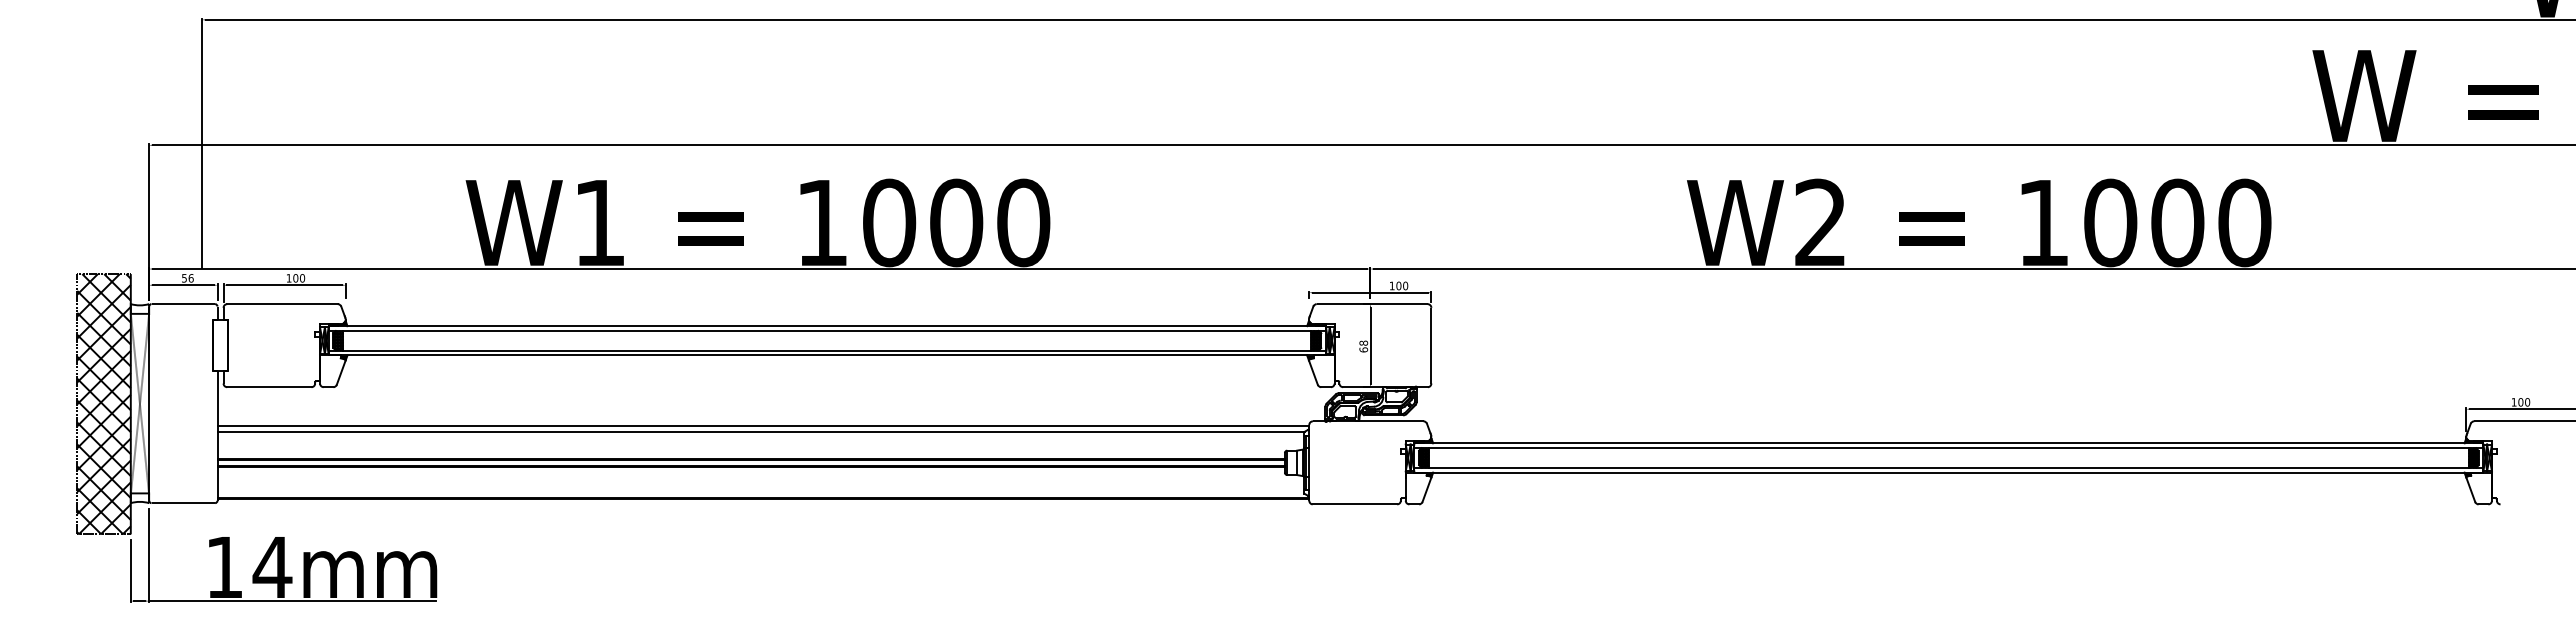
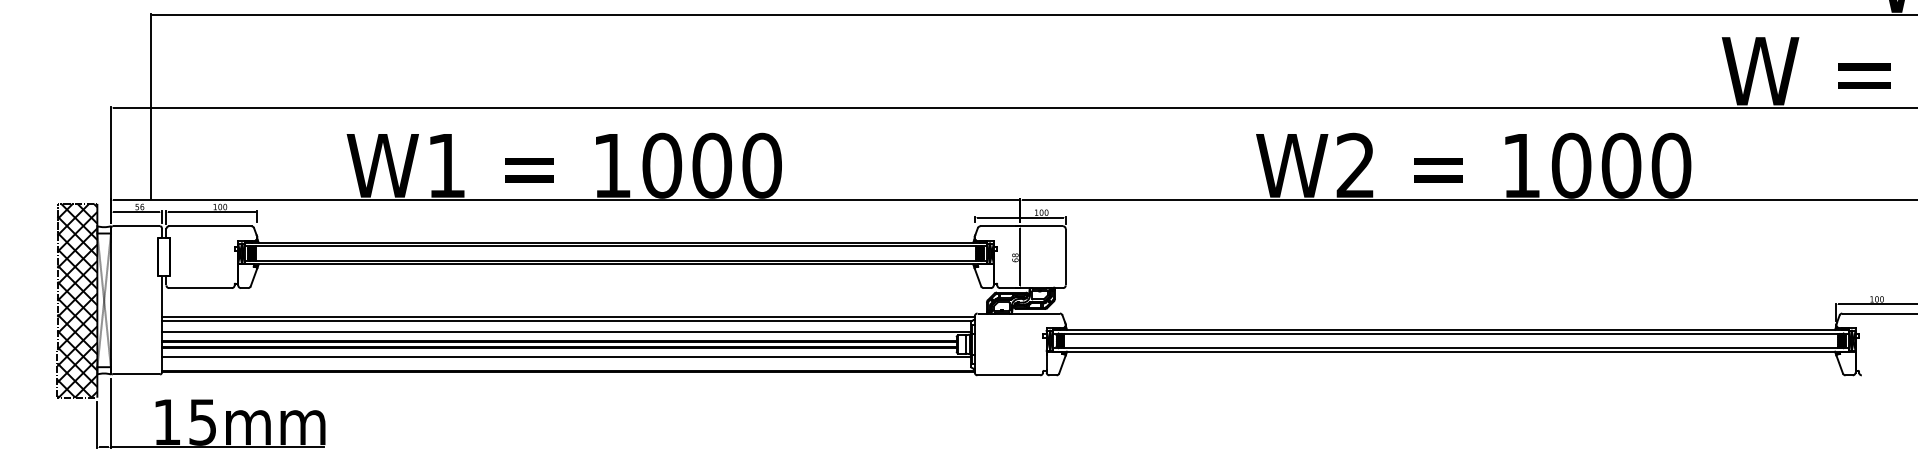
line: (760, 445) -> (566, 331), added
line: (760, 479) -> (566, 356), added
text: (272, 568) -> (202, 423), 14mm -> 15mm

